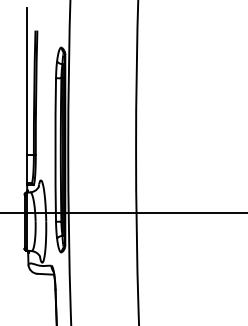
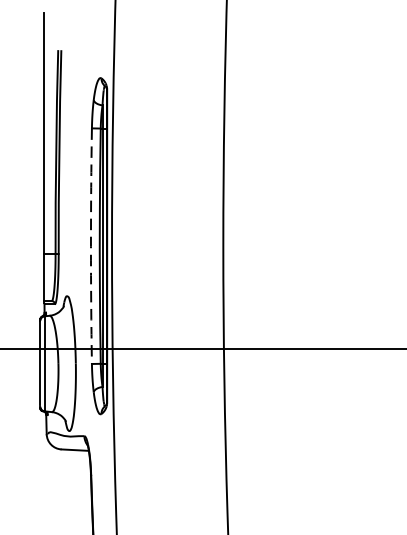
arc: (55, 150) -> (91, 246), solid -> dashed

